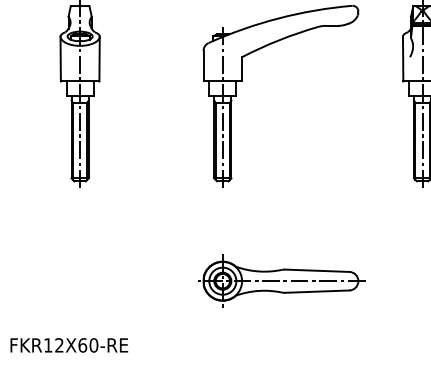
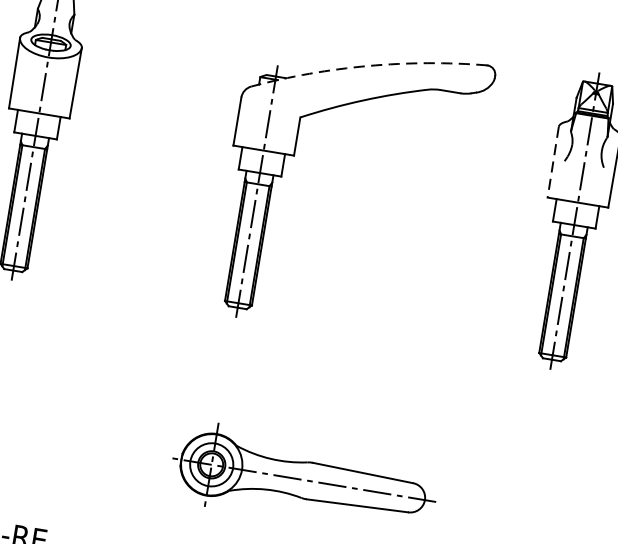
arc: (278, 18) -> (367, 66), solid -> dashed
line: (403, 59) -> (553, 163), solid -> dashed

